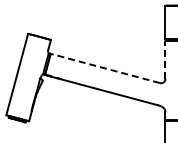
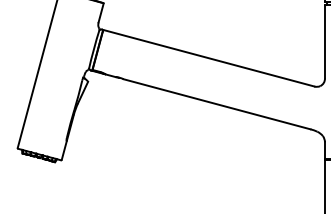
line: (165, 60) -> (325, 42), dashed -> solid
line: (105, 68) -> (209, 58), dashed -> solid

